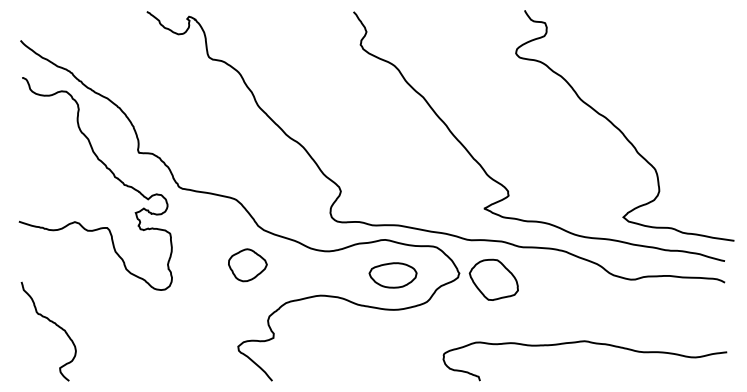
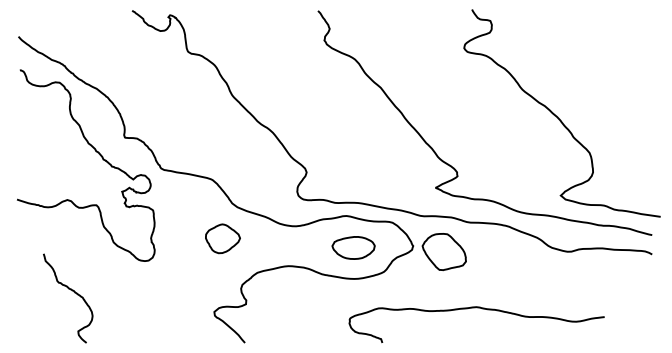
curve: (52, 323) -> (71, 291), moved
curve: (584, 342) -> (476, 308), moved

